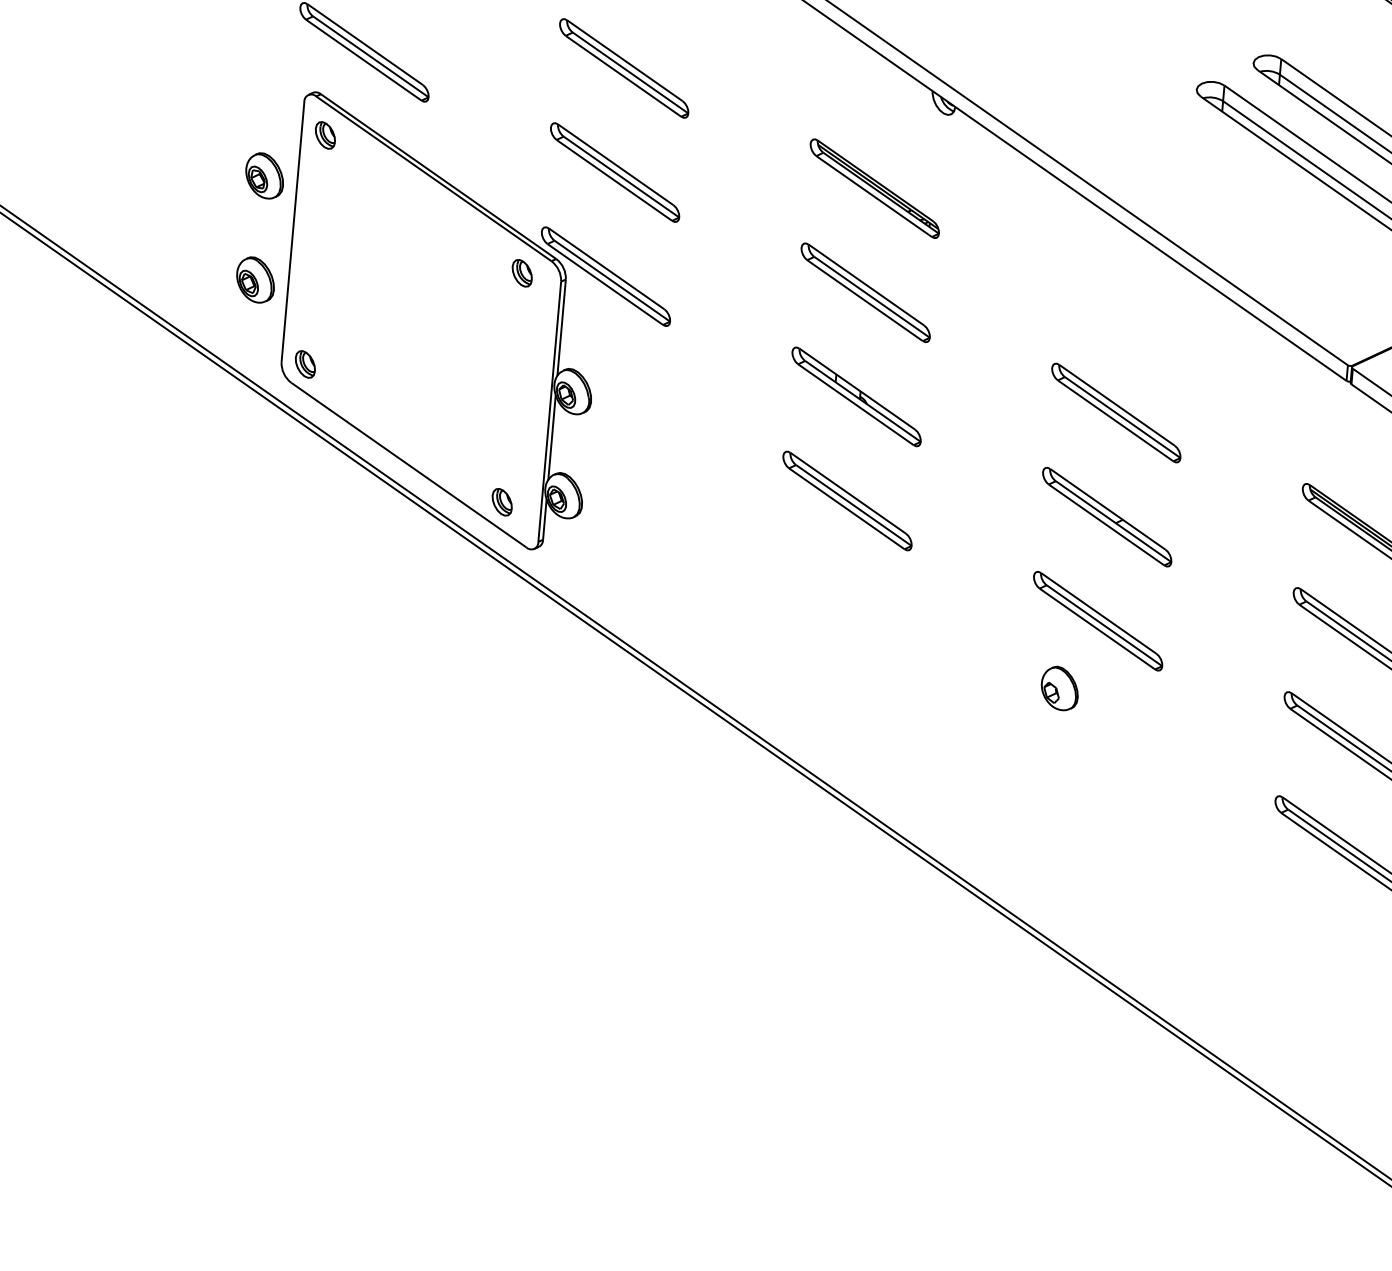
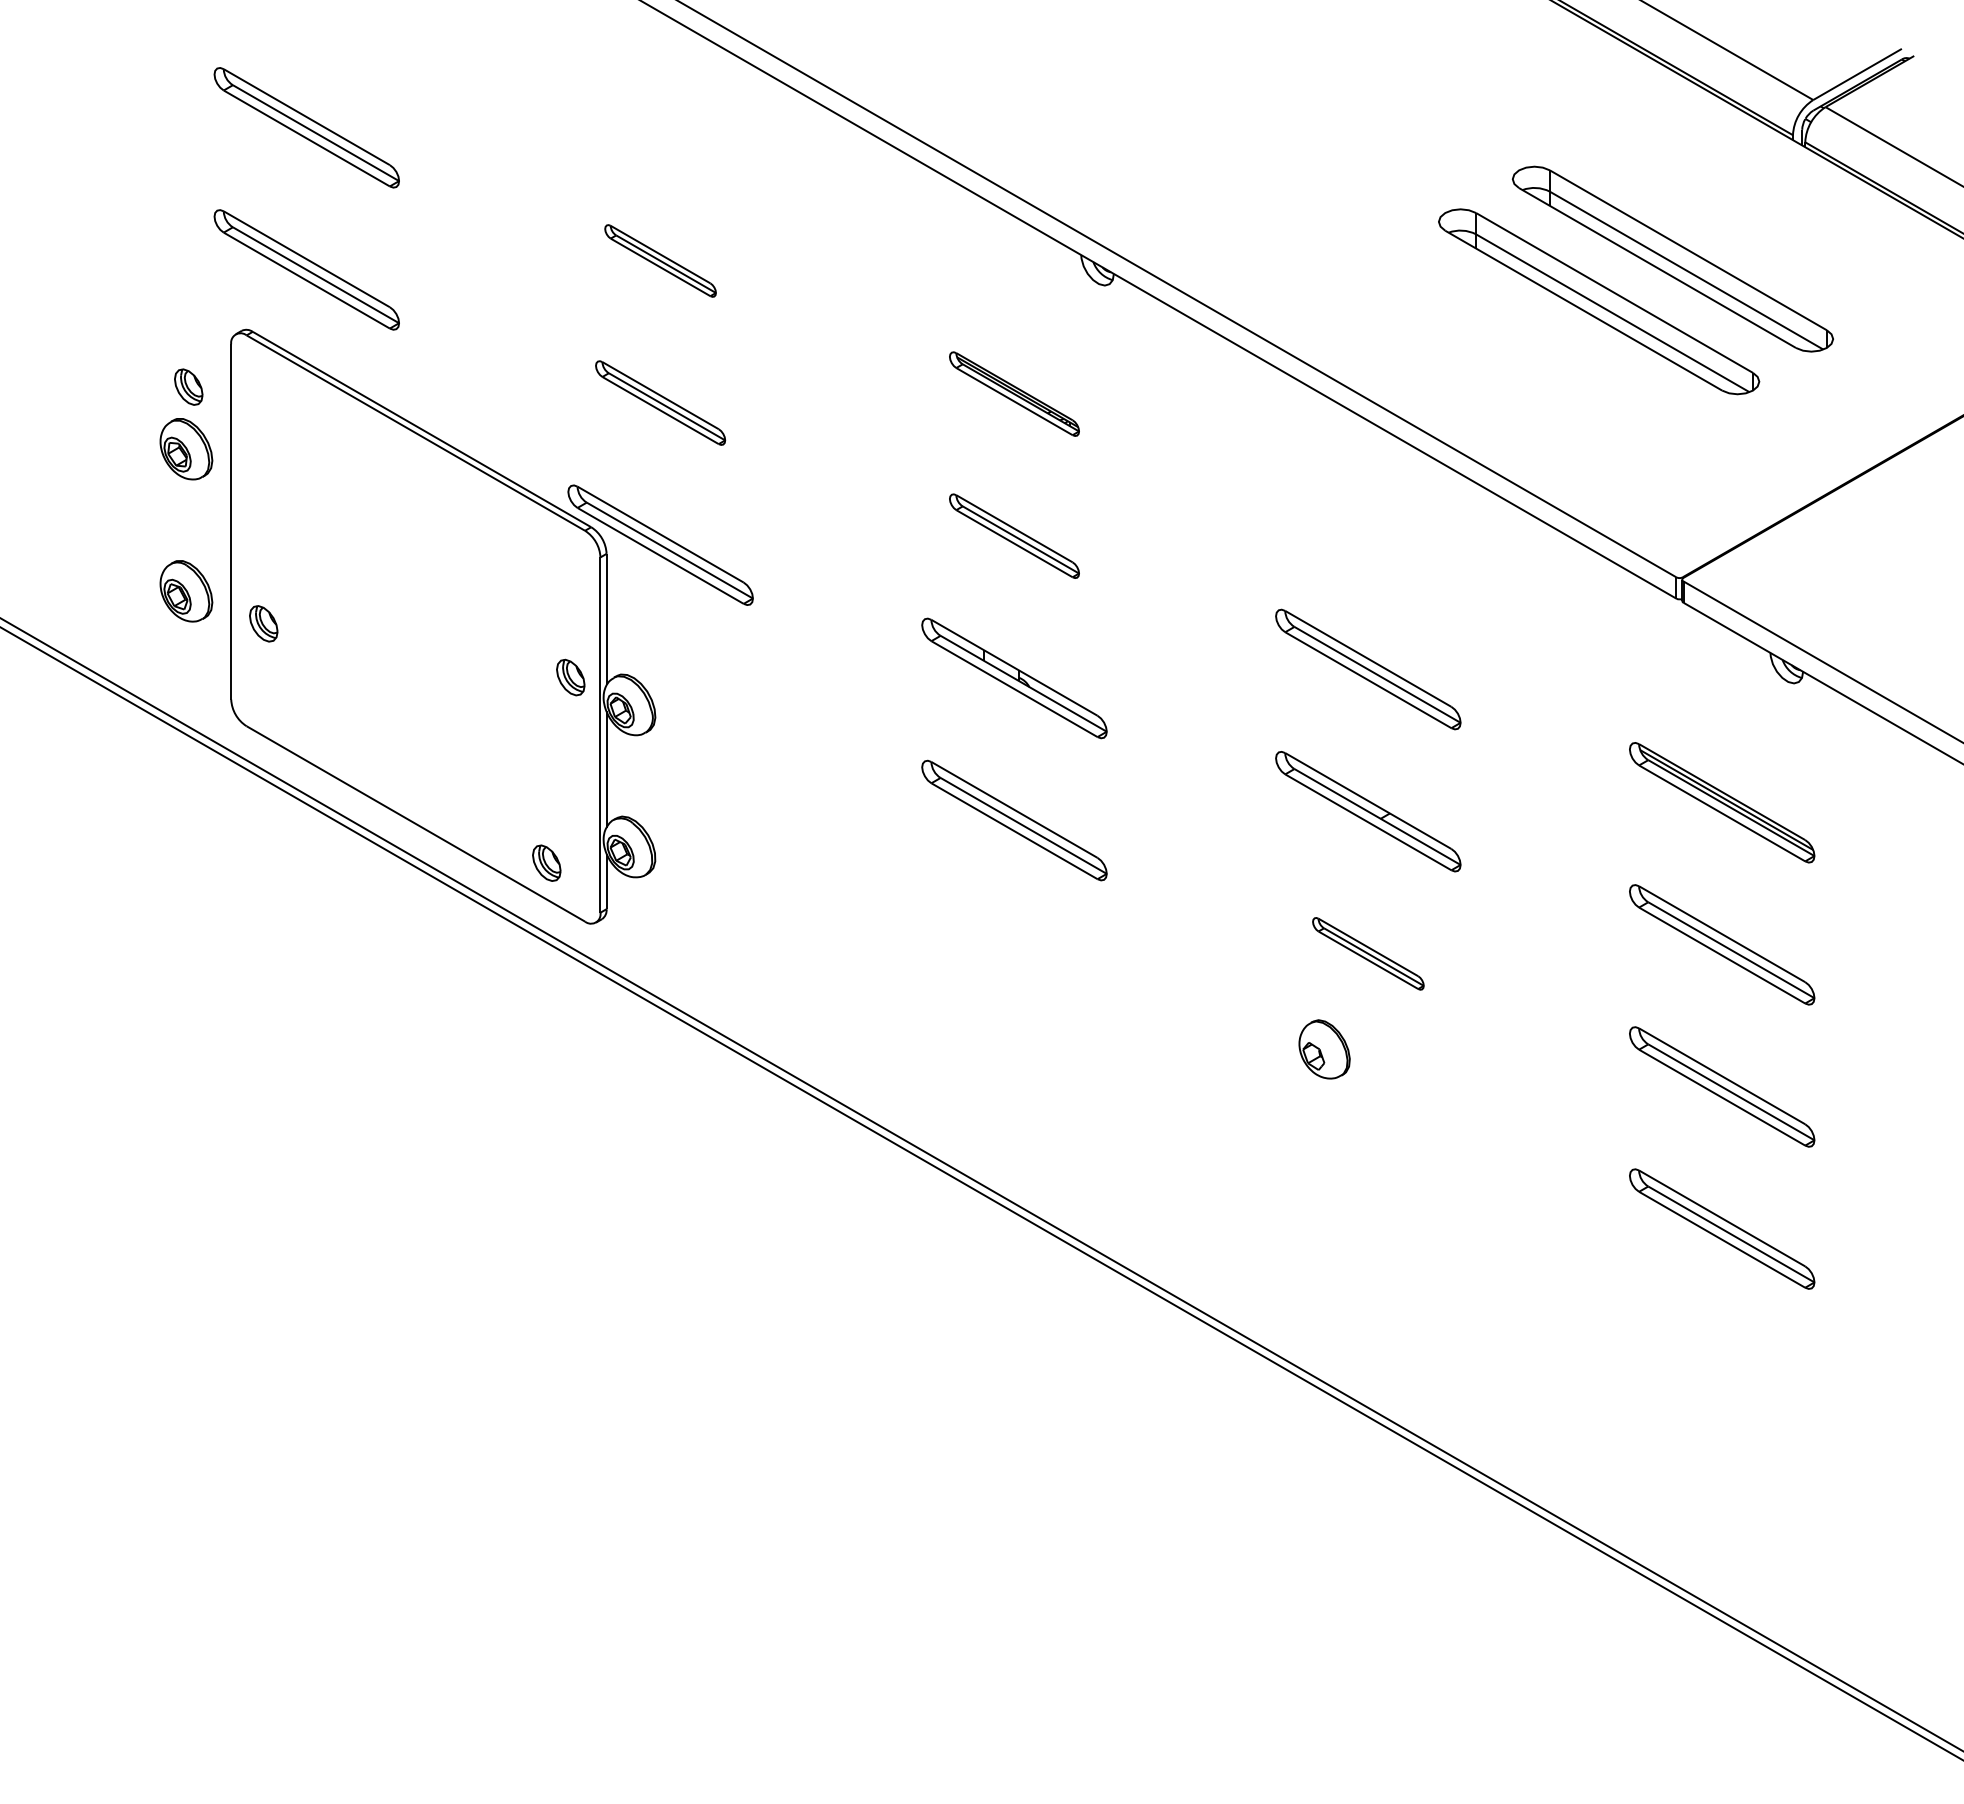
part: (624, 68) -> (660, 260), size x0.6
part: (325, 134) -> (188, 386), moved
part: (615, 172) -> (660, 402), size x0.7
part: (874, 188) -> (1014, 393), size x0.7
part: (522, 273) -> (570, 677), moved
part: (865, 292) -> (1014, 535), size x0.7
part: (305, 364) -> (263, 623), moved
part: (1098, 621) -> (1368, 953), size x0.6

